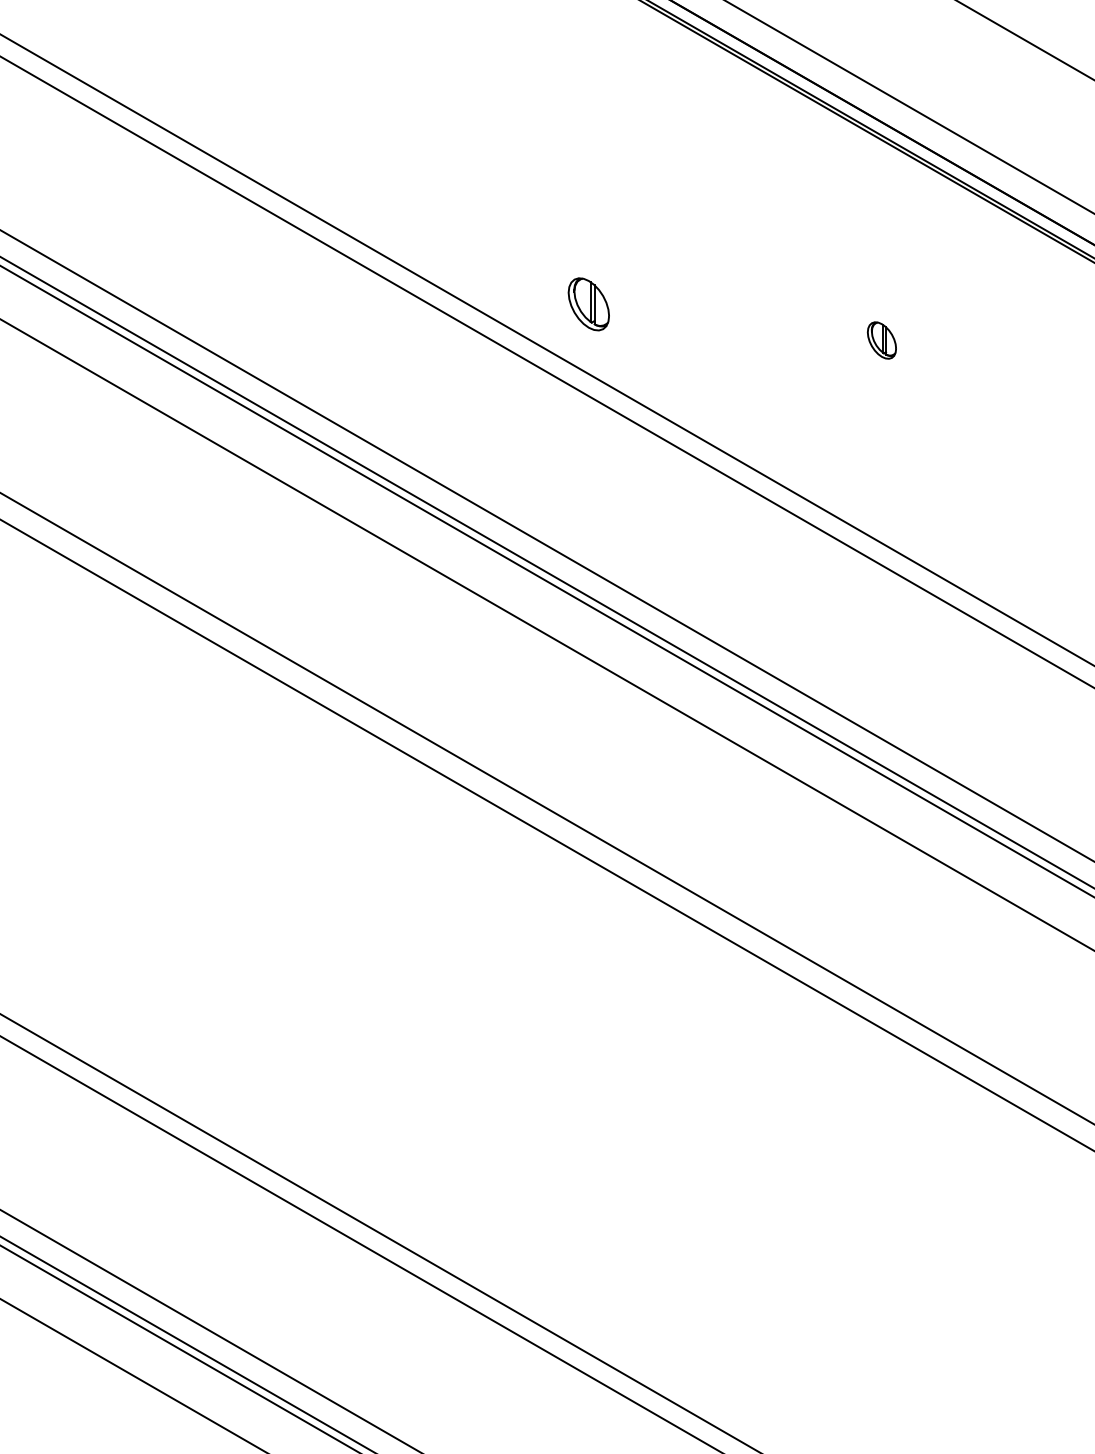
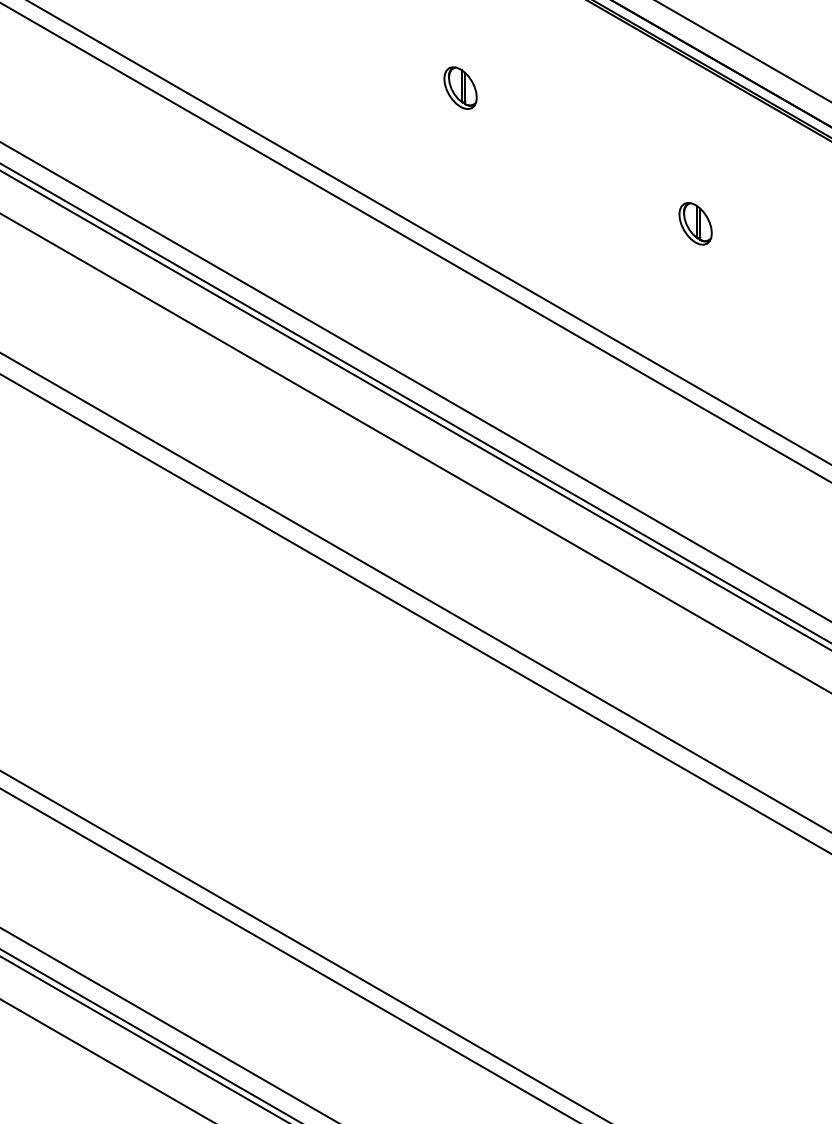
part: (588, 304) -> (460, 88), moved
part: (881, 340) -> (695, 223), size x1.43

